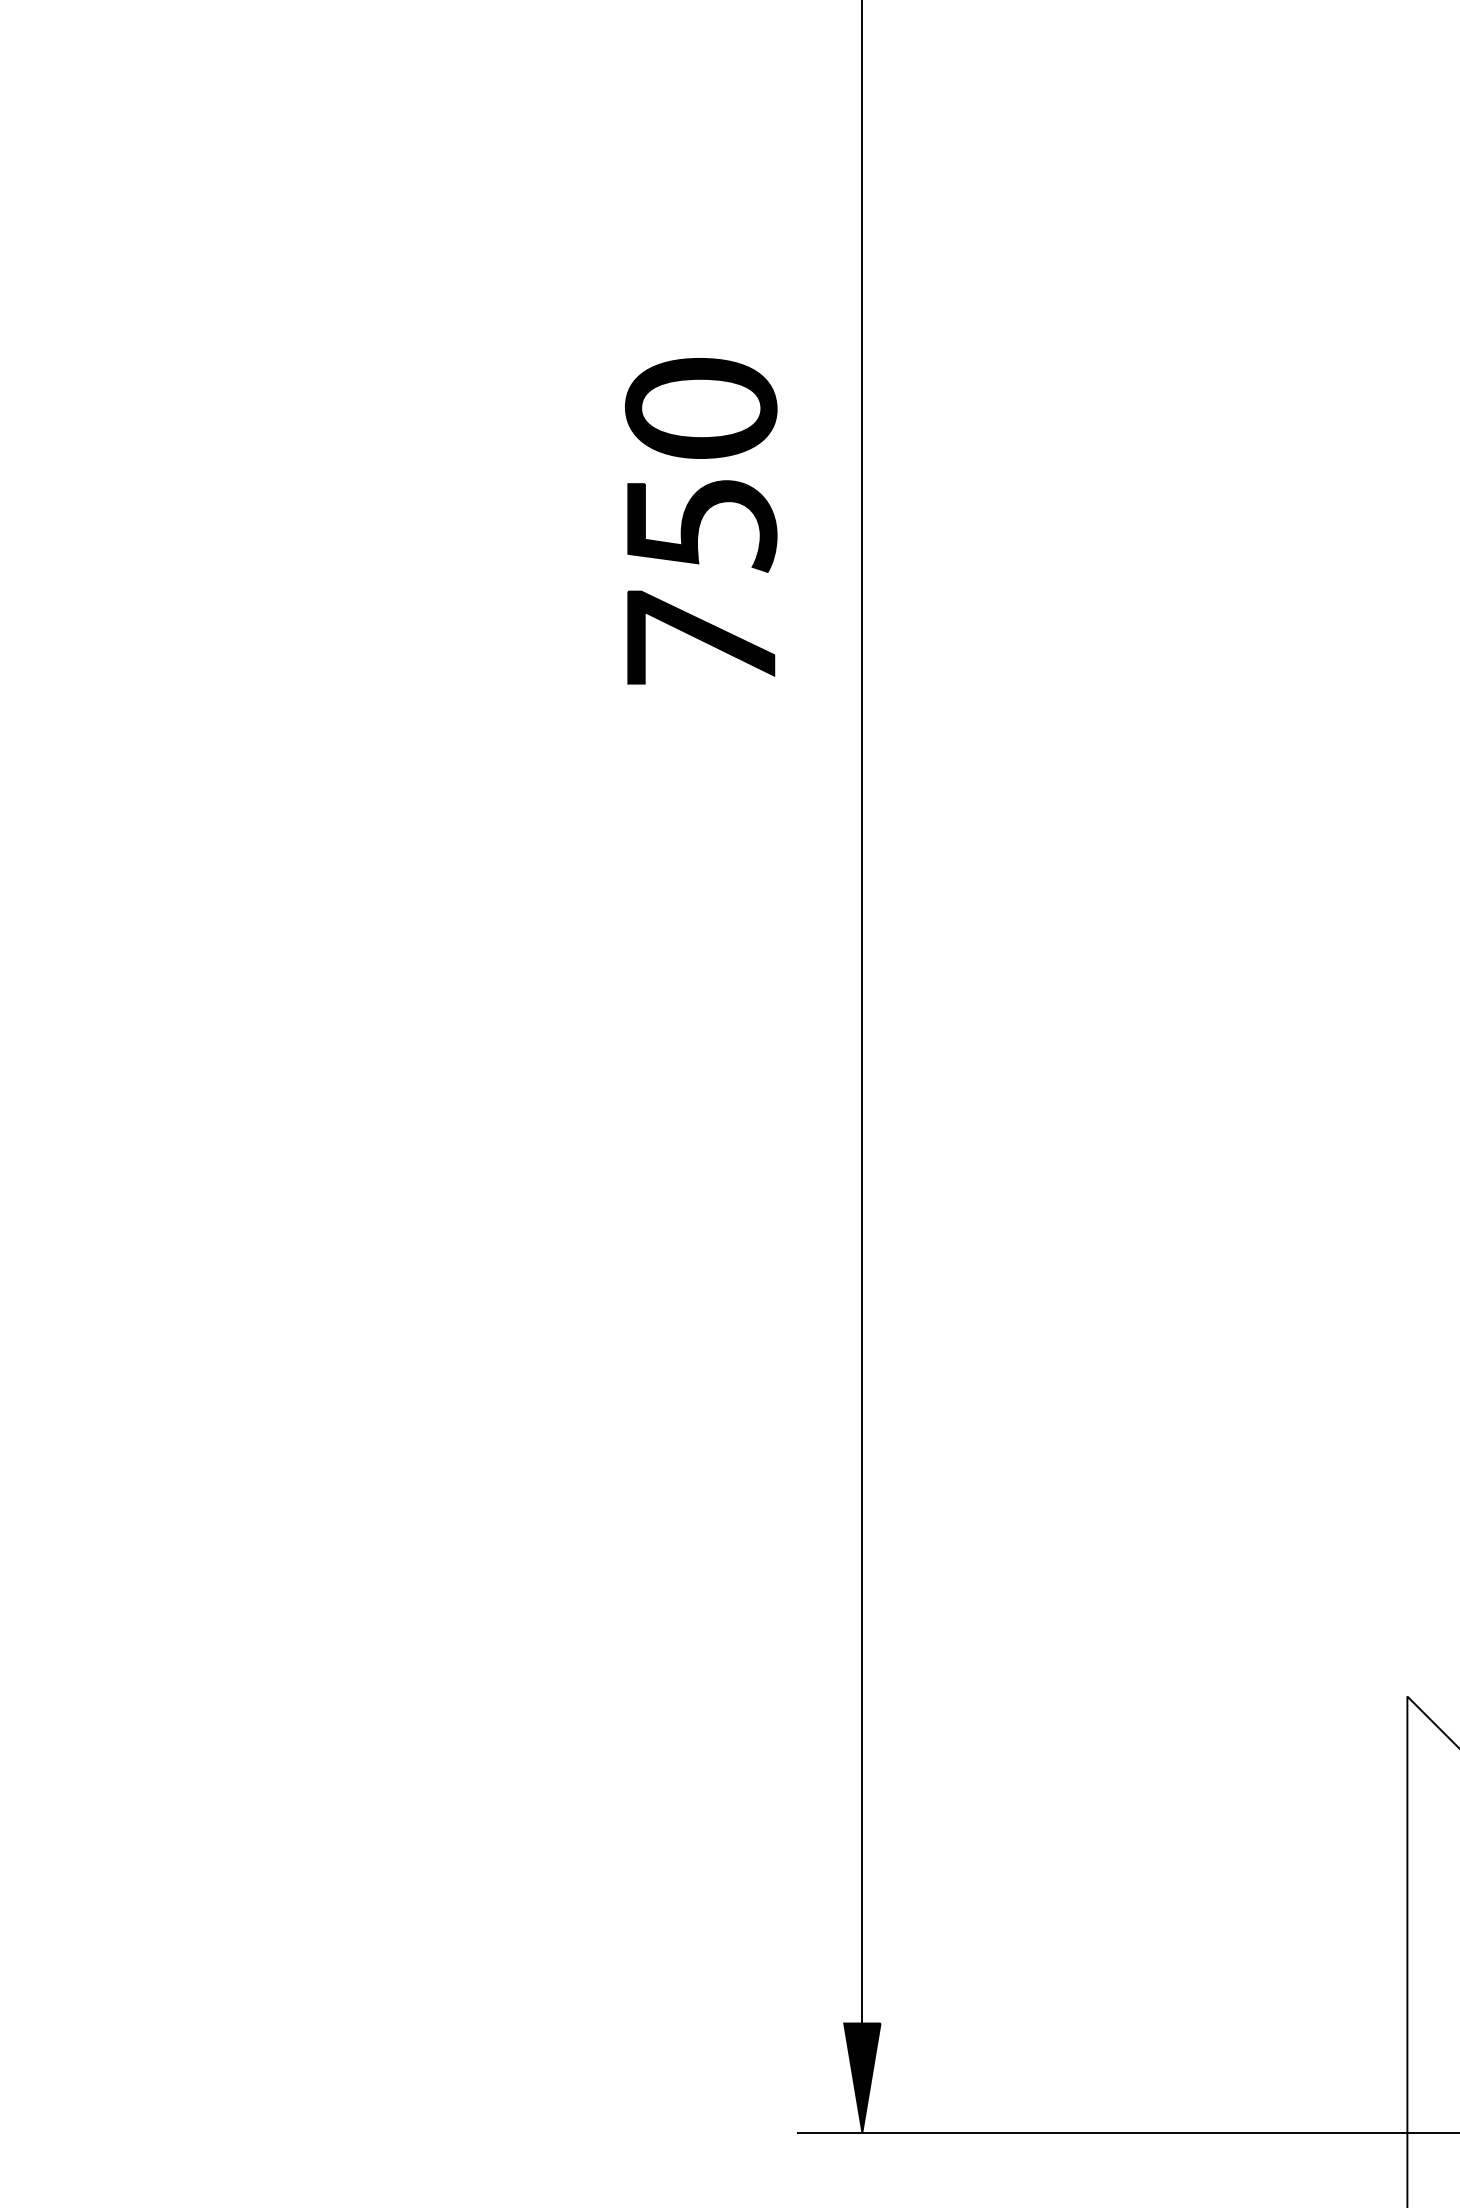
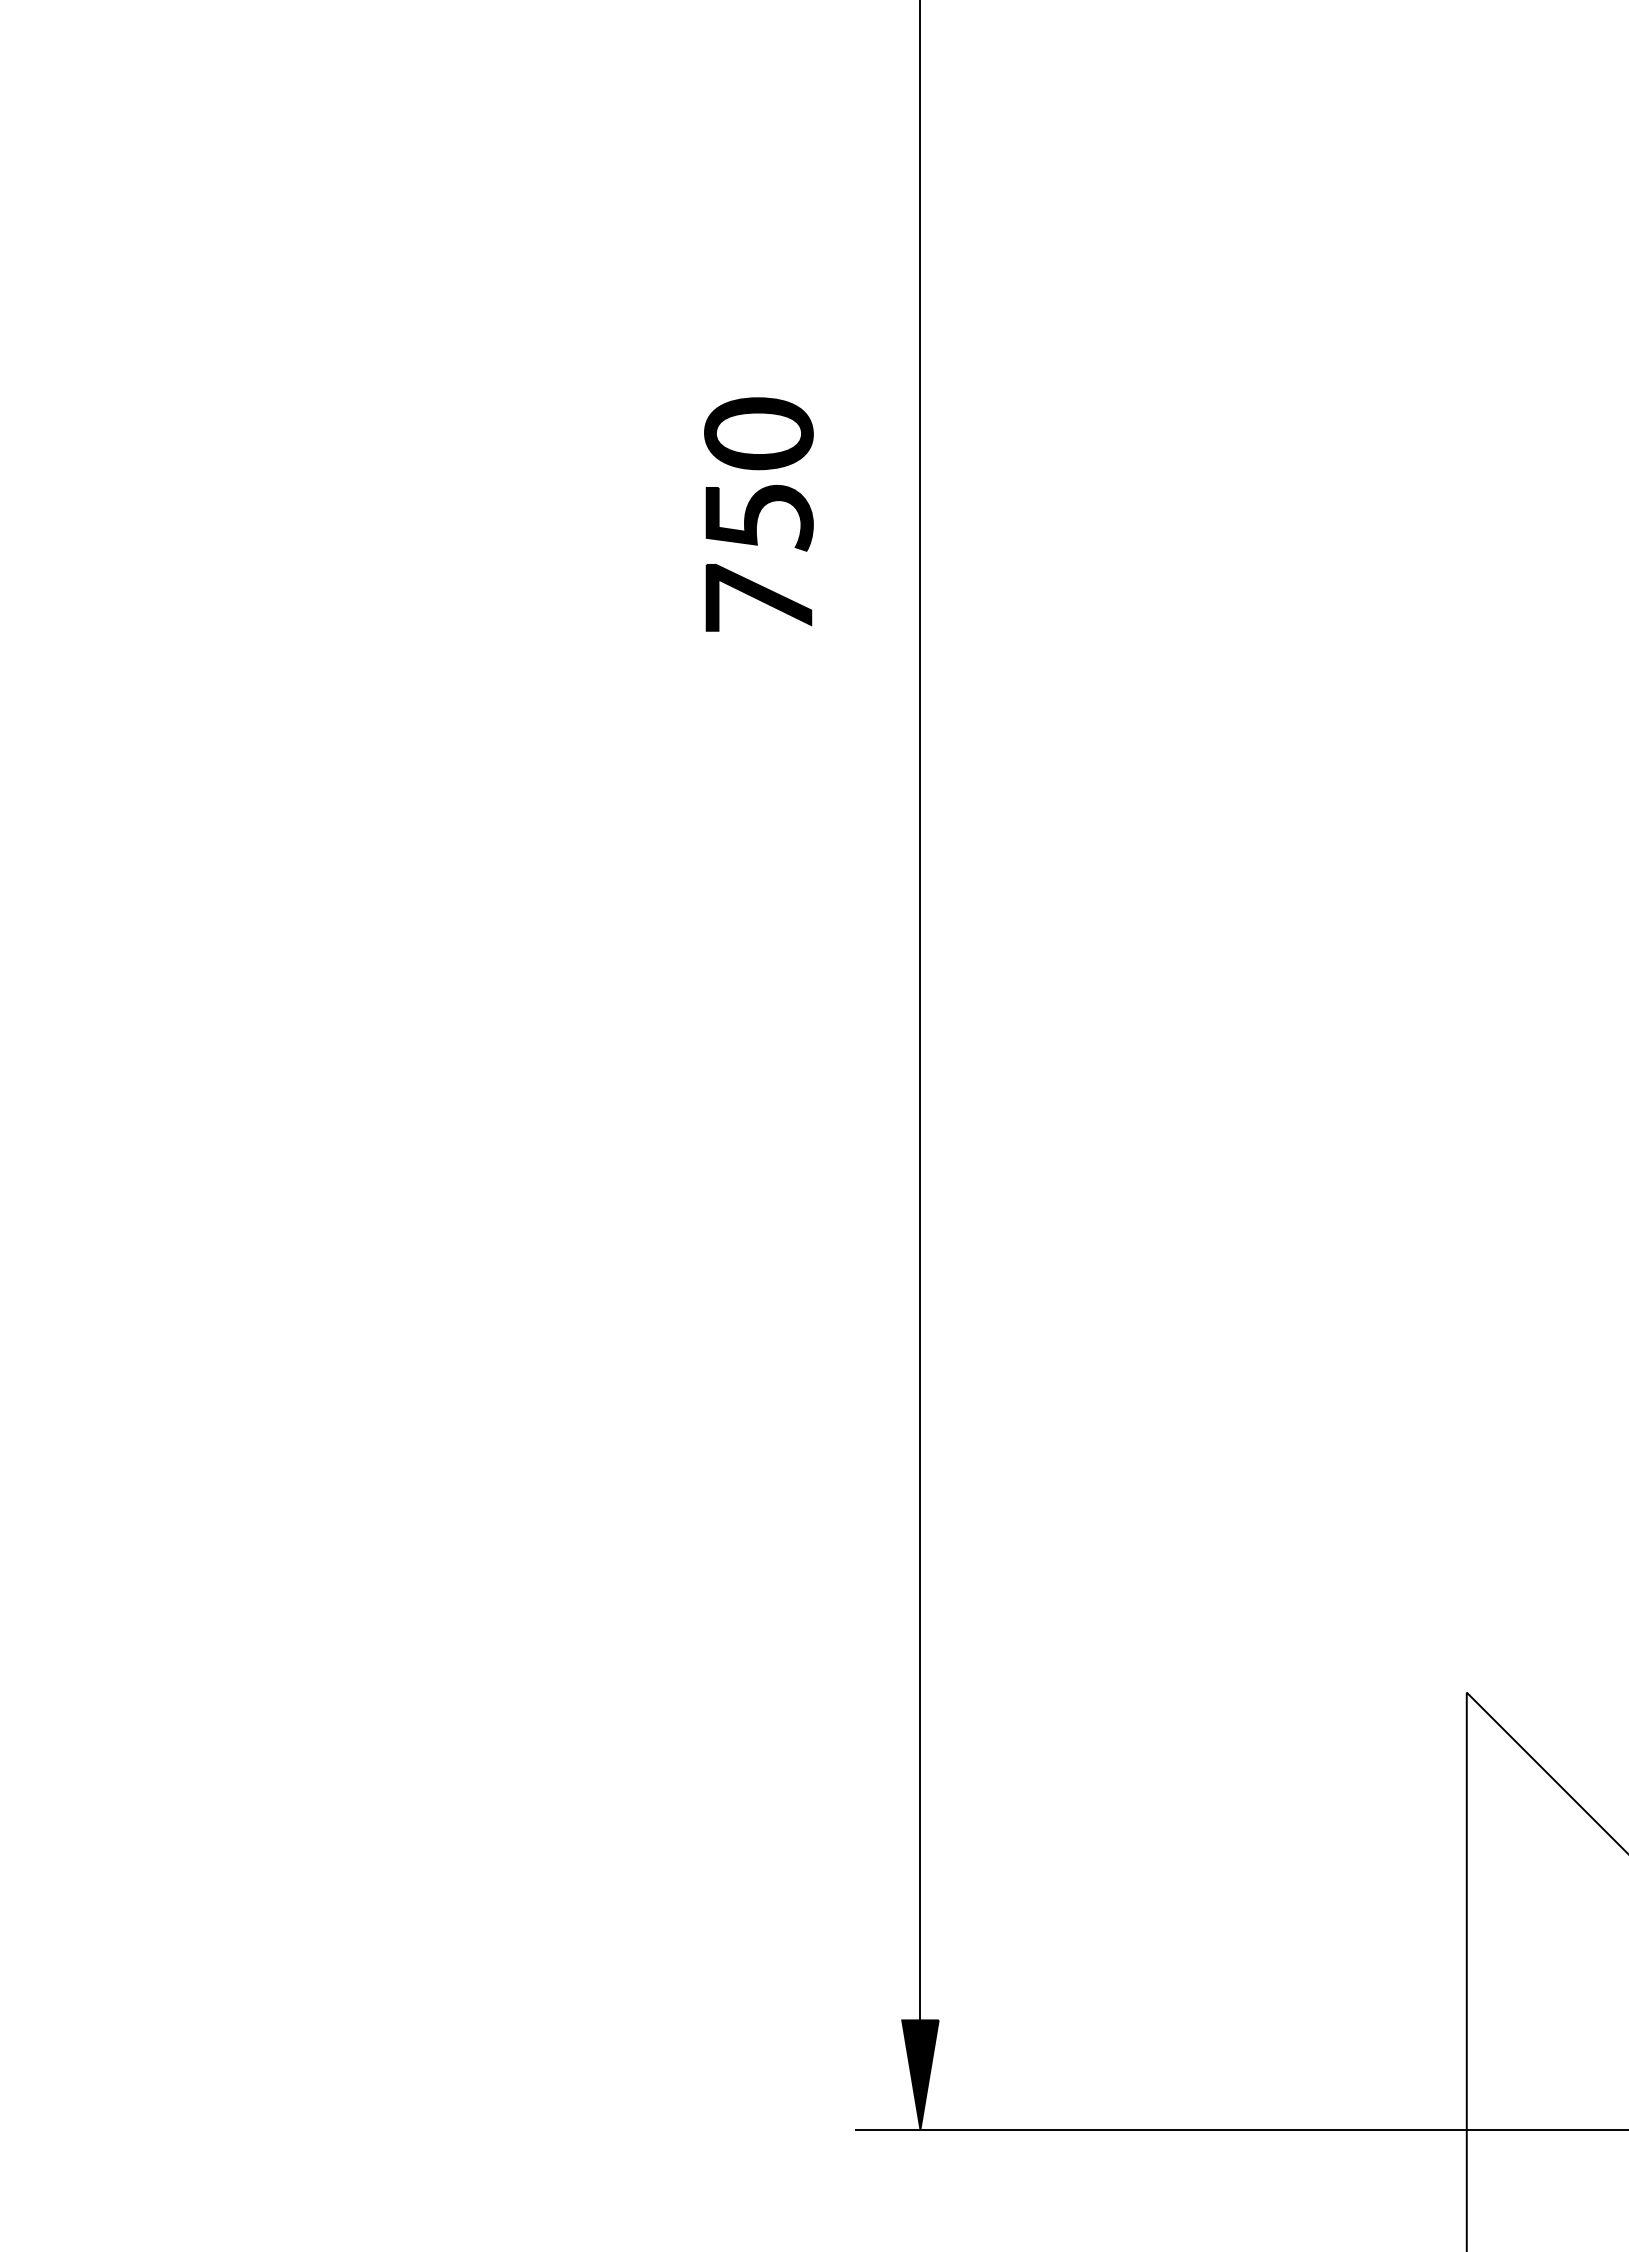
part: (700, 521) -> (758, 514), size x0.71

